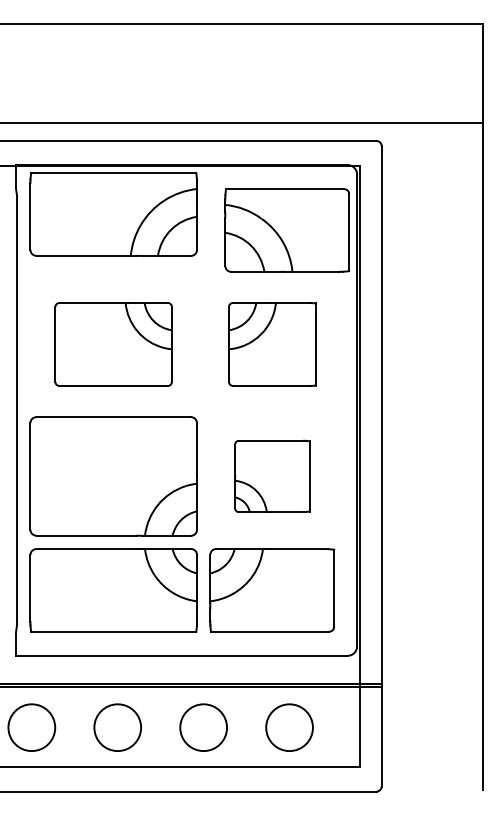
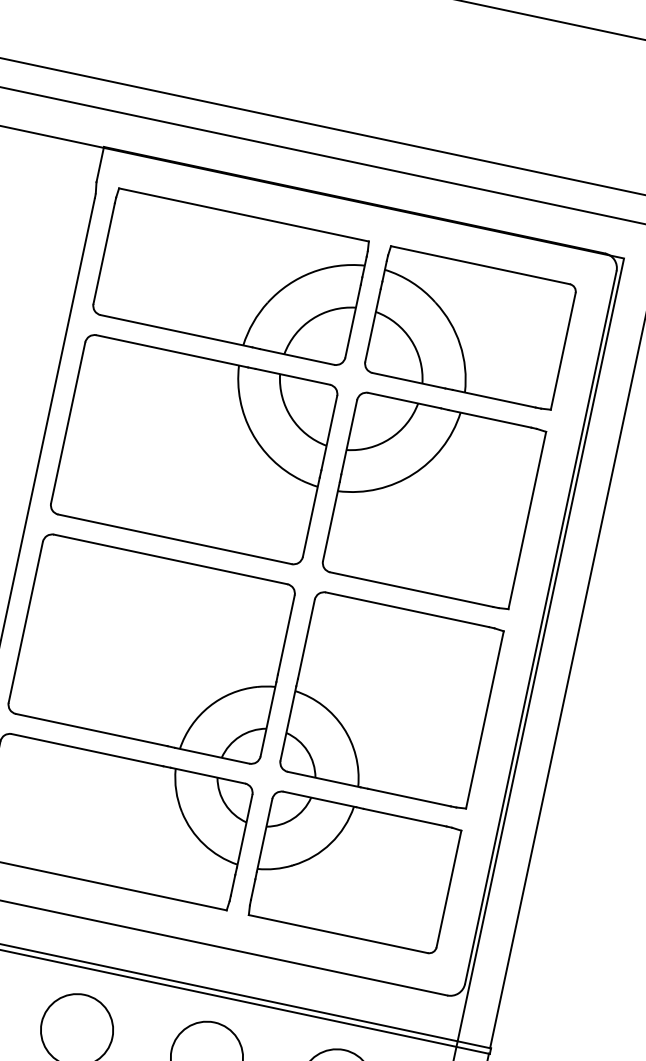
part: (113, 214) -> (230, 277), moved
part: (287, 230) -> (470, 328), moved
part: (113, 344) -> (193, 449), size x1.43
part: (272, 344) -> (434, 500), size x1.43
part: (272, 476) -> (391, 700), size x1.67

